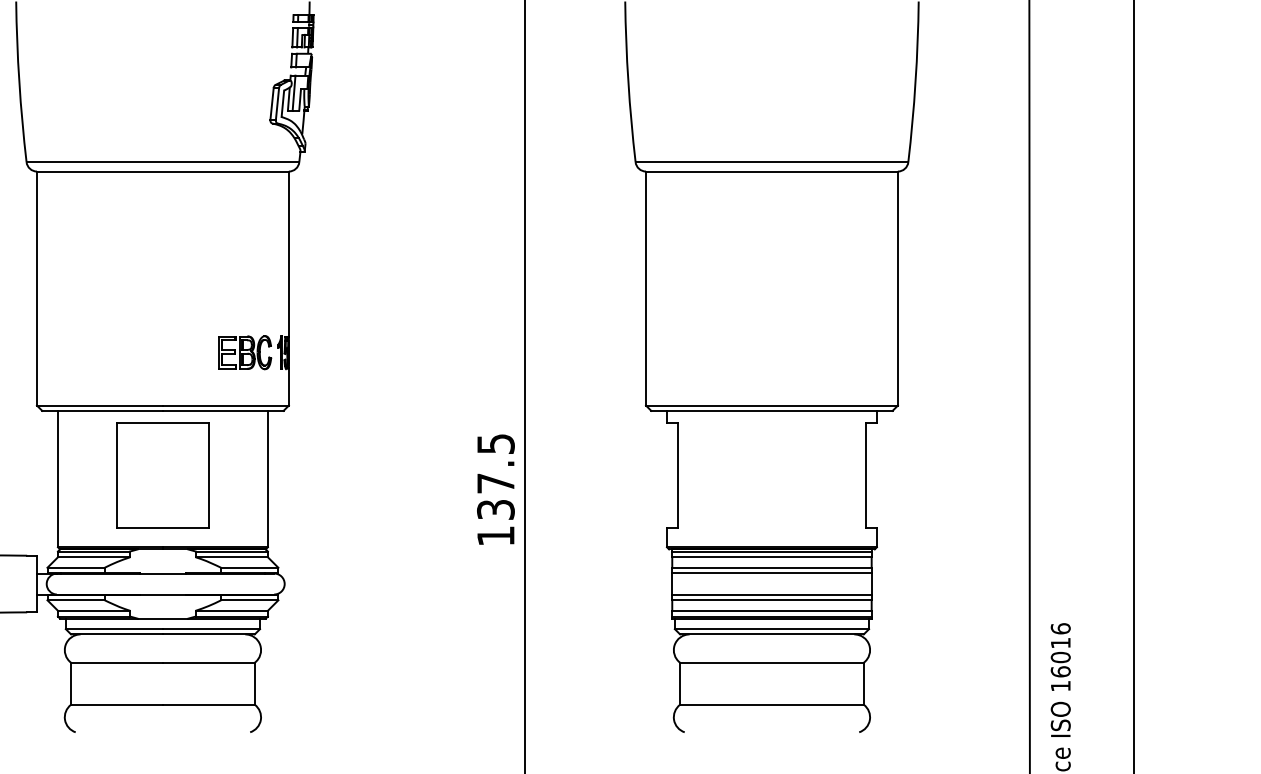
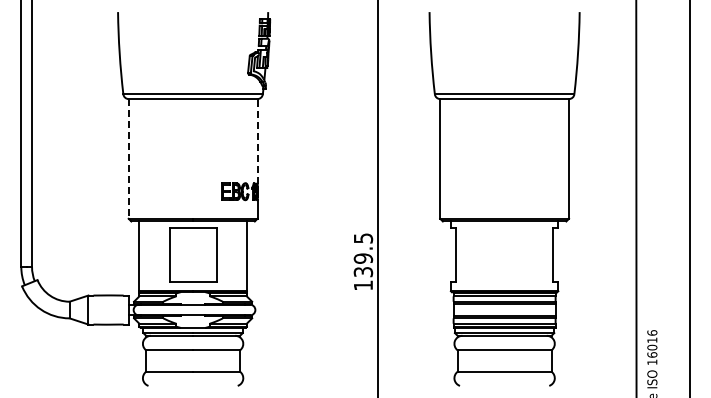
line: (288, 252) -> (257, 140), solid -> dashed
line: (36, 287) -> (128, 158), solid -> dashed
text: (496, 483) -> (363, 258), 137.5 -> 139.5

